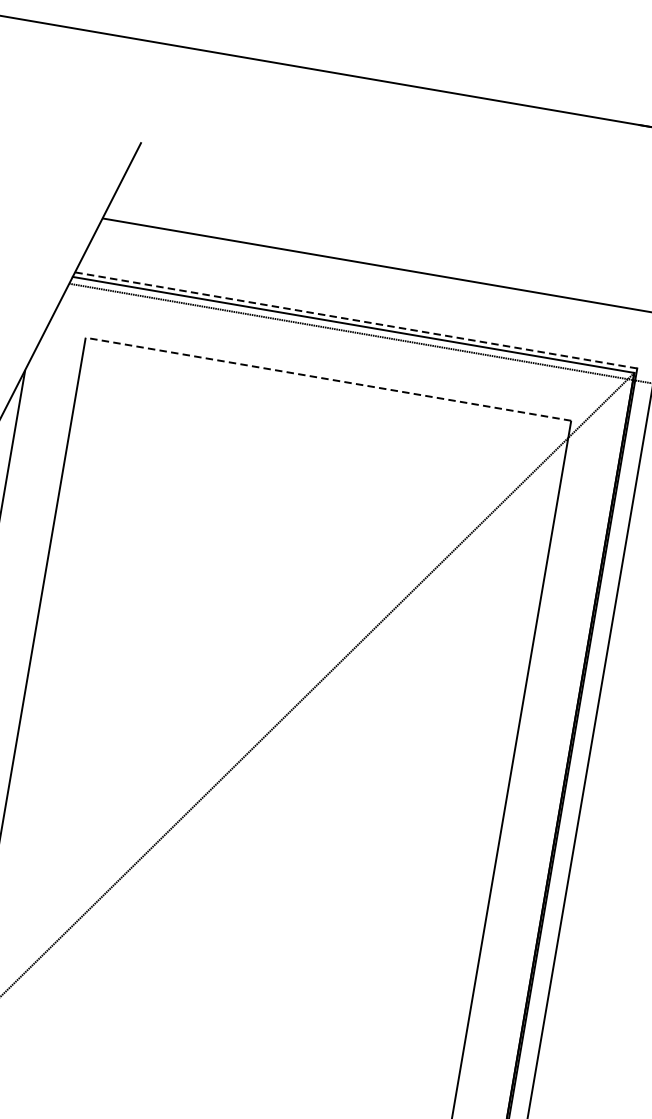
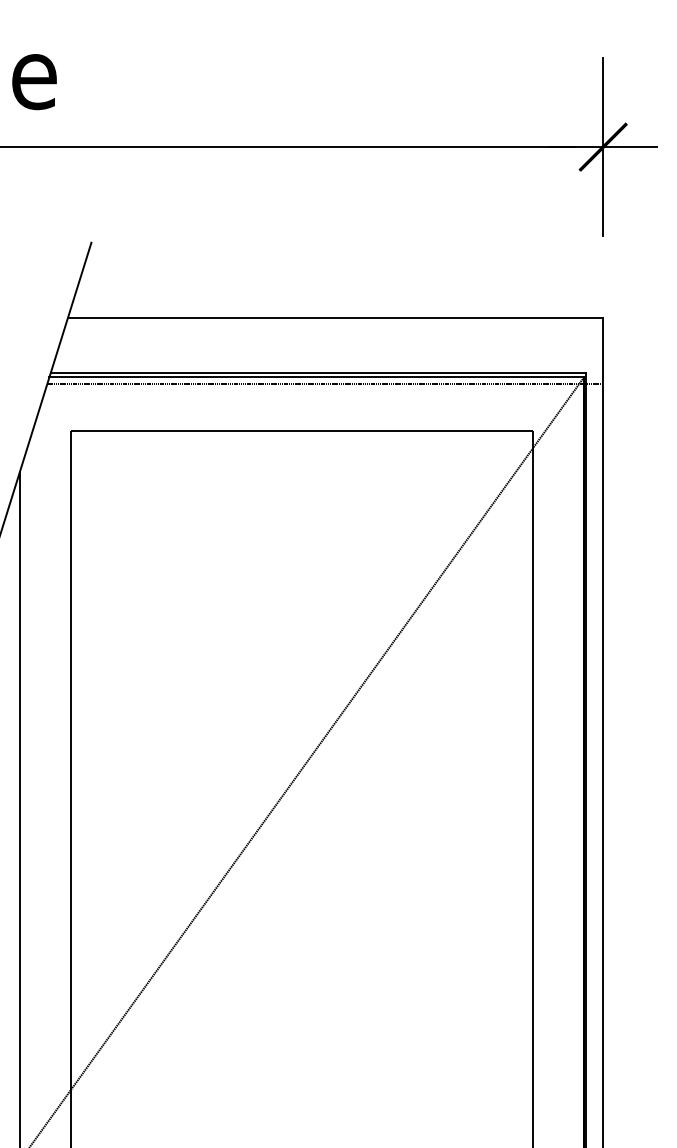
line: (356, 320) -> (318, 372), dashed -> solid
line: (327, 379) -> (301, 431), dashed -> solid

